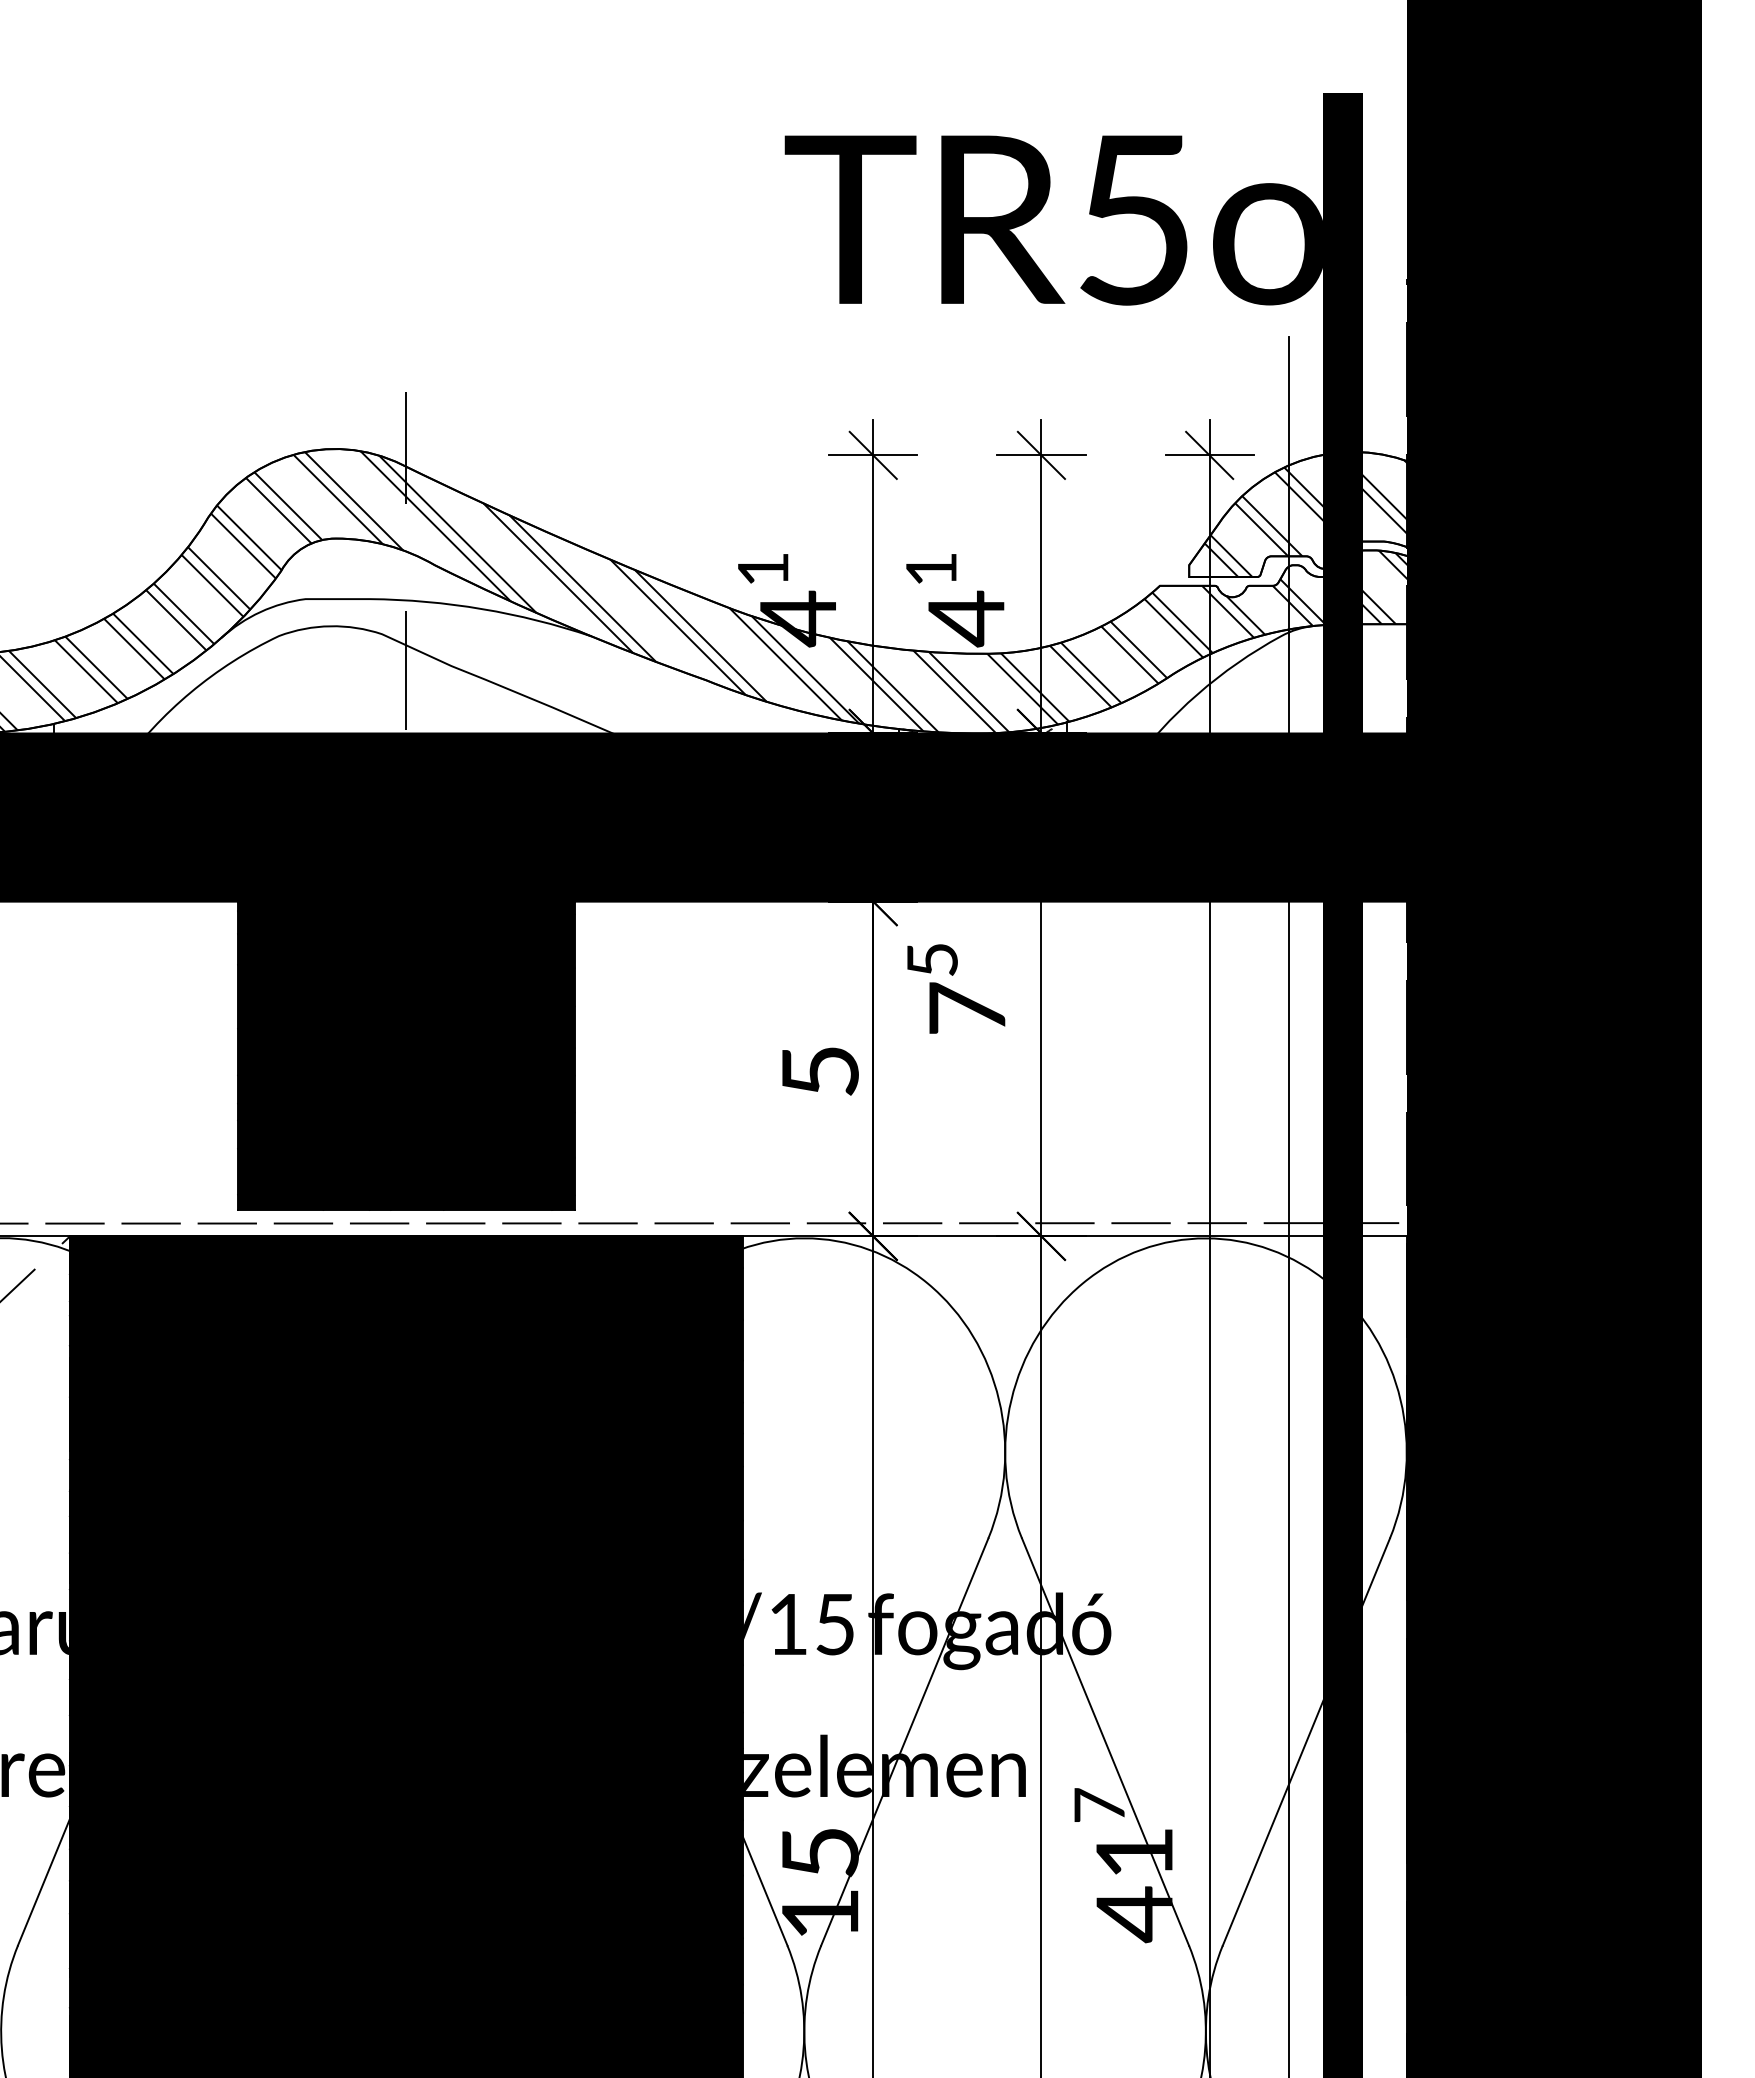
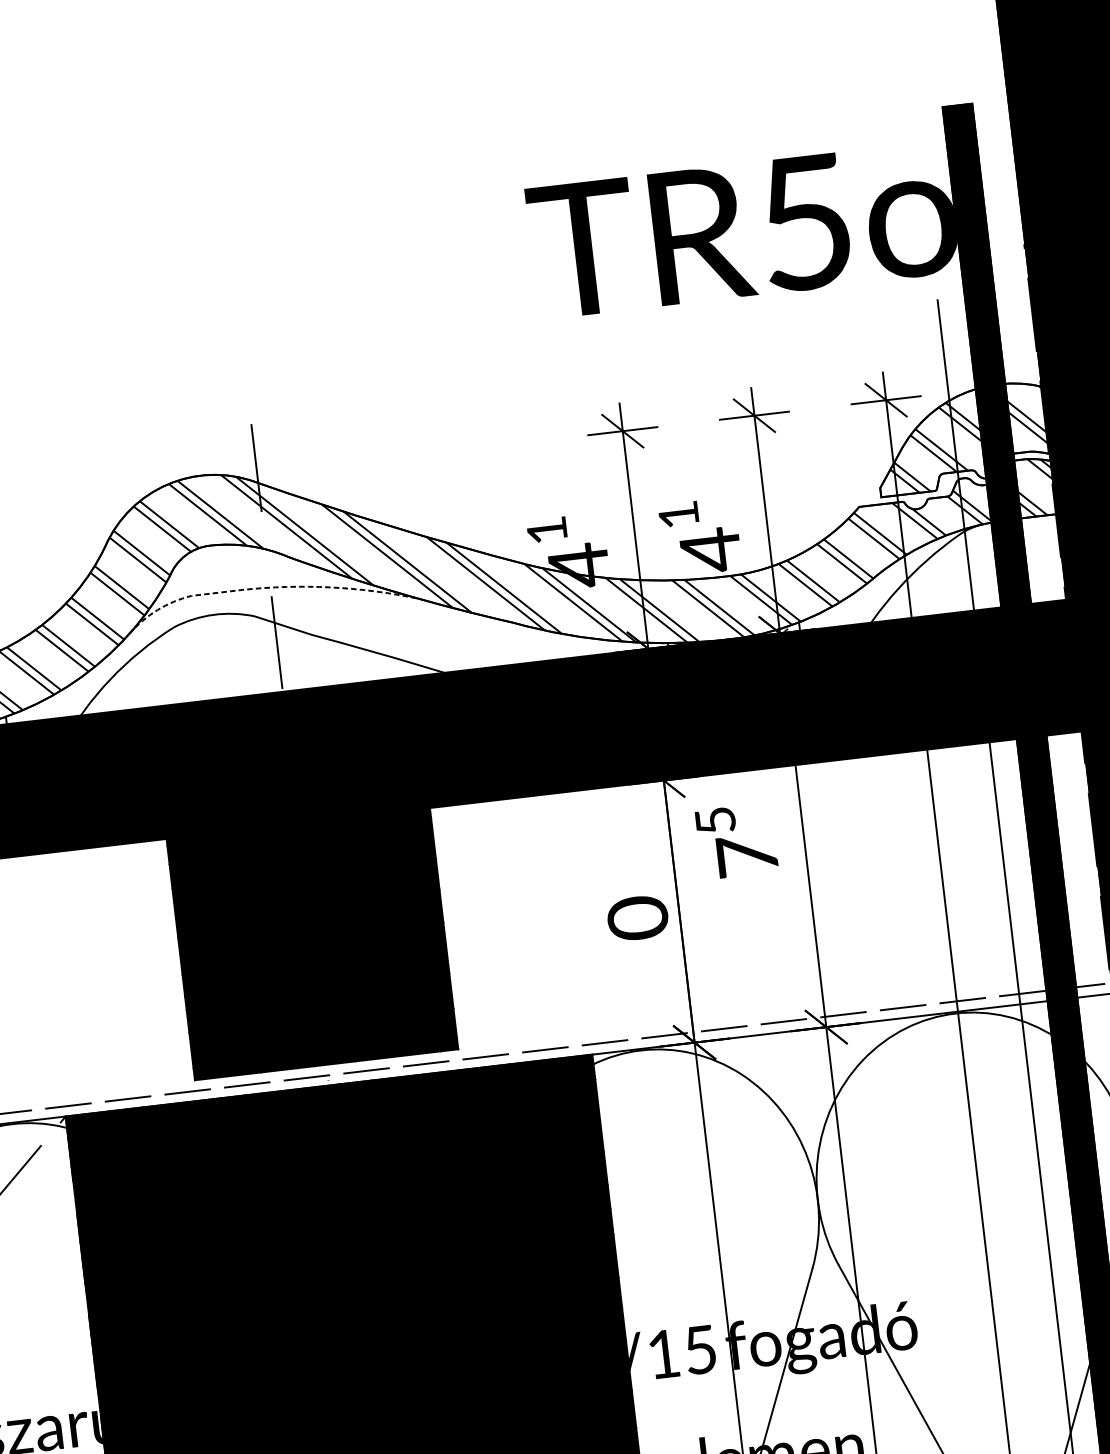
line: (408, 600) -> (272, 587), solid -> dashed
text: (819, 1070) -> (637, 917), 5 -> 0

